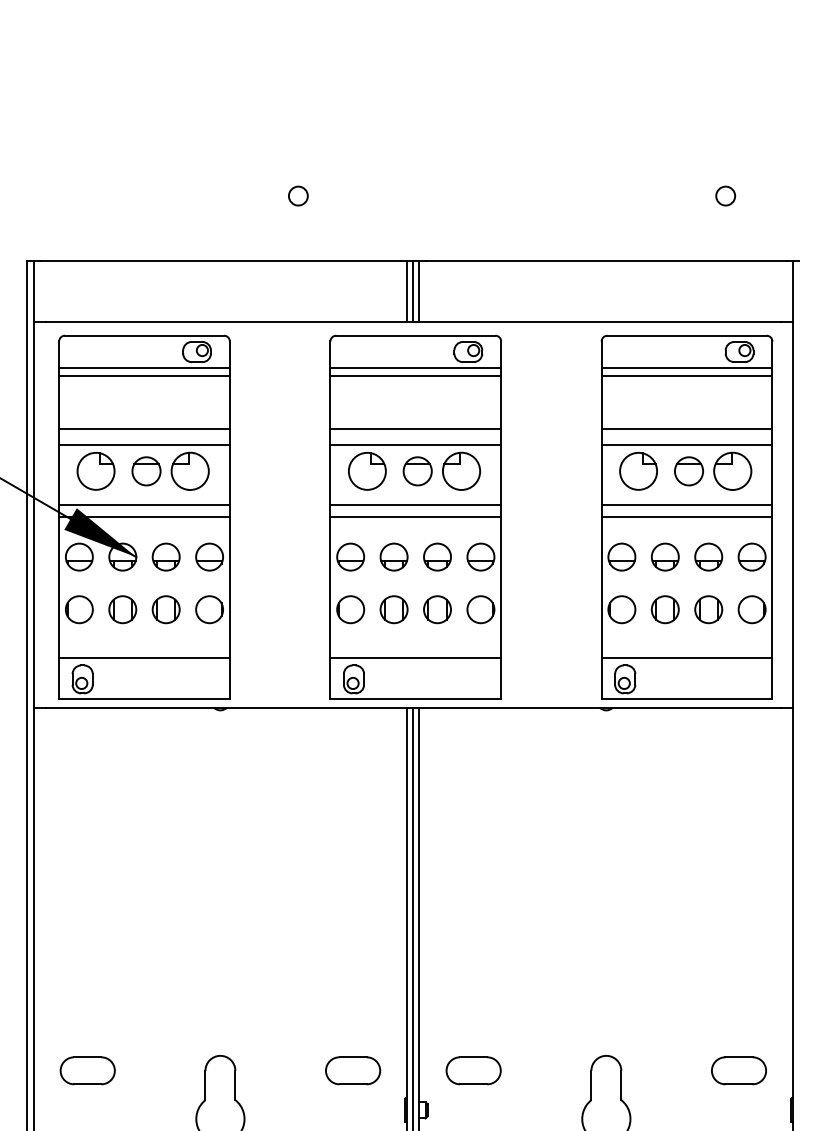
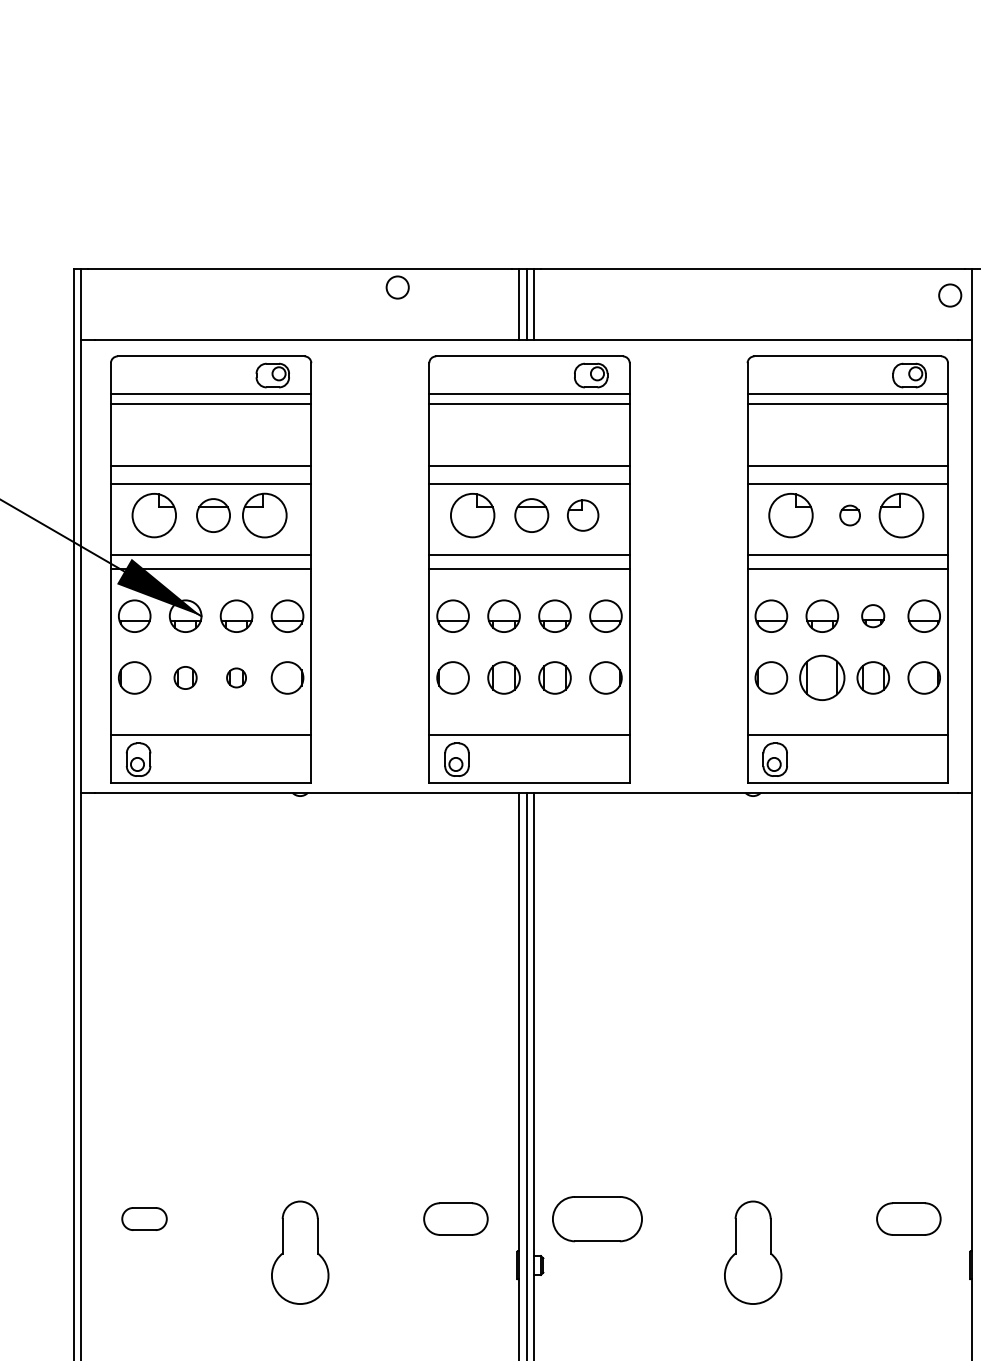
circle: (298, 196) -> (397, 287), moved
circle: (725, 196) -> (950, 295), moved
part: (460, 471) -> (582, 515), size x0.7
part: (688, 471) -> (849, 515), size x0.6
part: (708, 556) -> (872, 615), size x0.7
part: (122, 609) -> (185, 677), size x0.7
part: (166, 609) -> (236, 677), size x0.6
part: (665, 609) -> (822, 677), size x1.4
part: (87, 1070) -> (144, 1218), size x0.7
part: (473, 1070) -> (597, 1218), size x1.4

